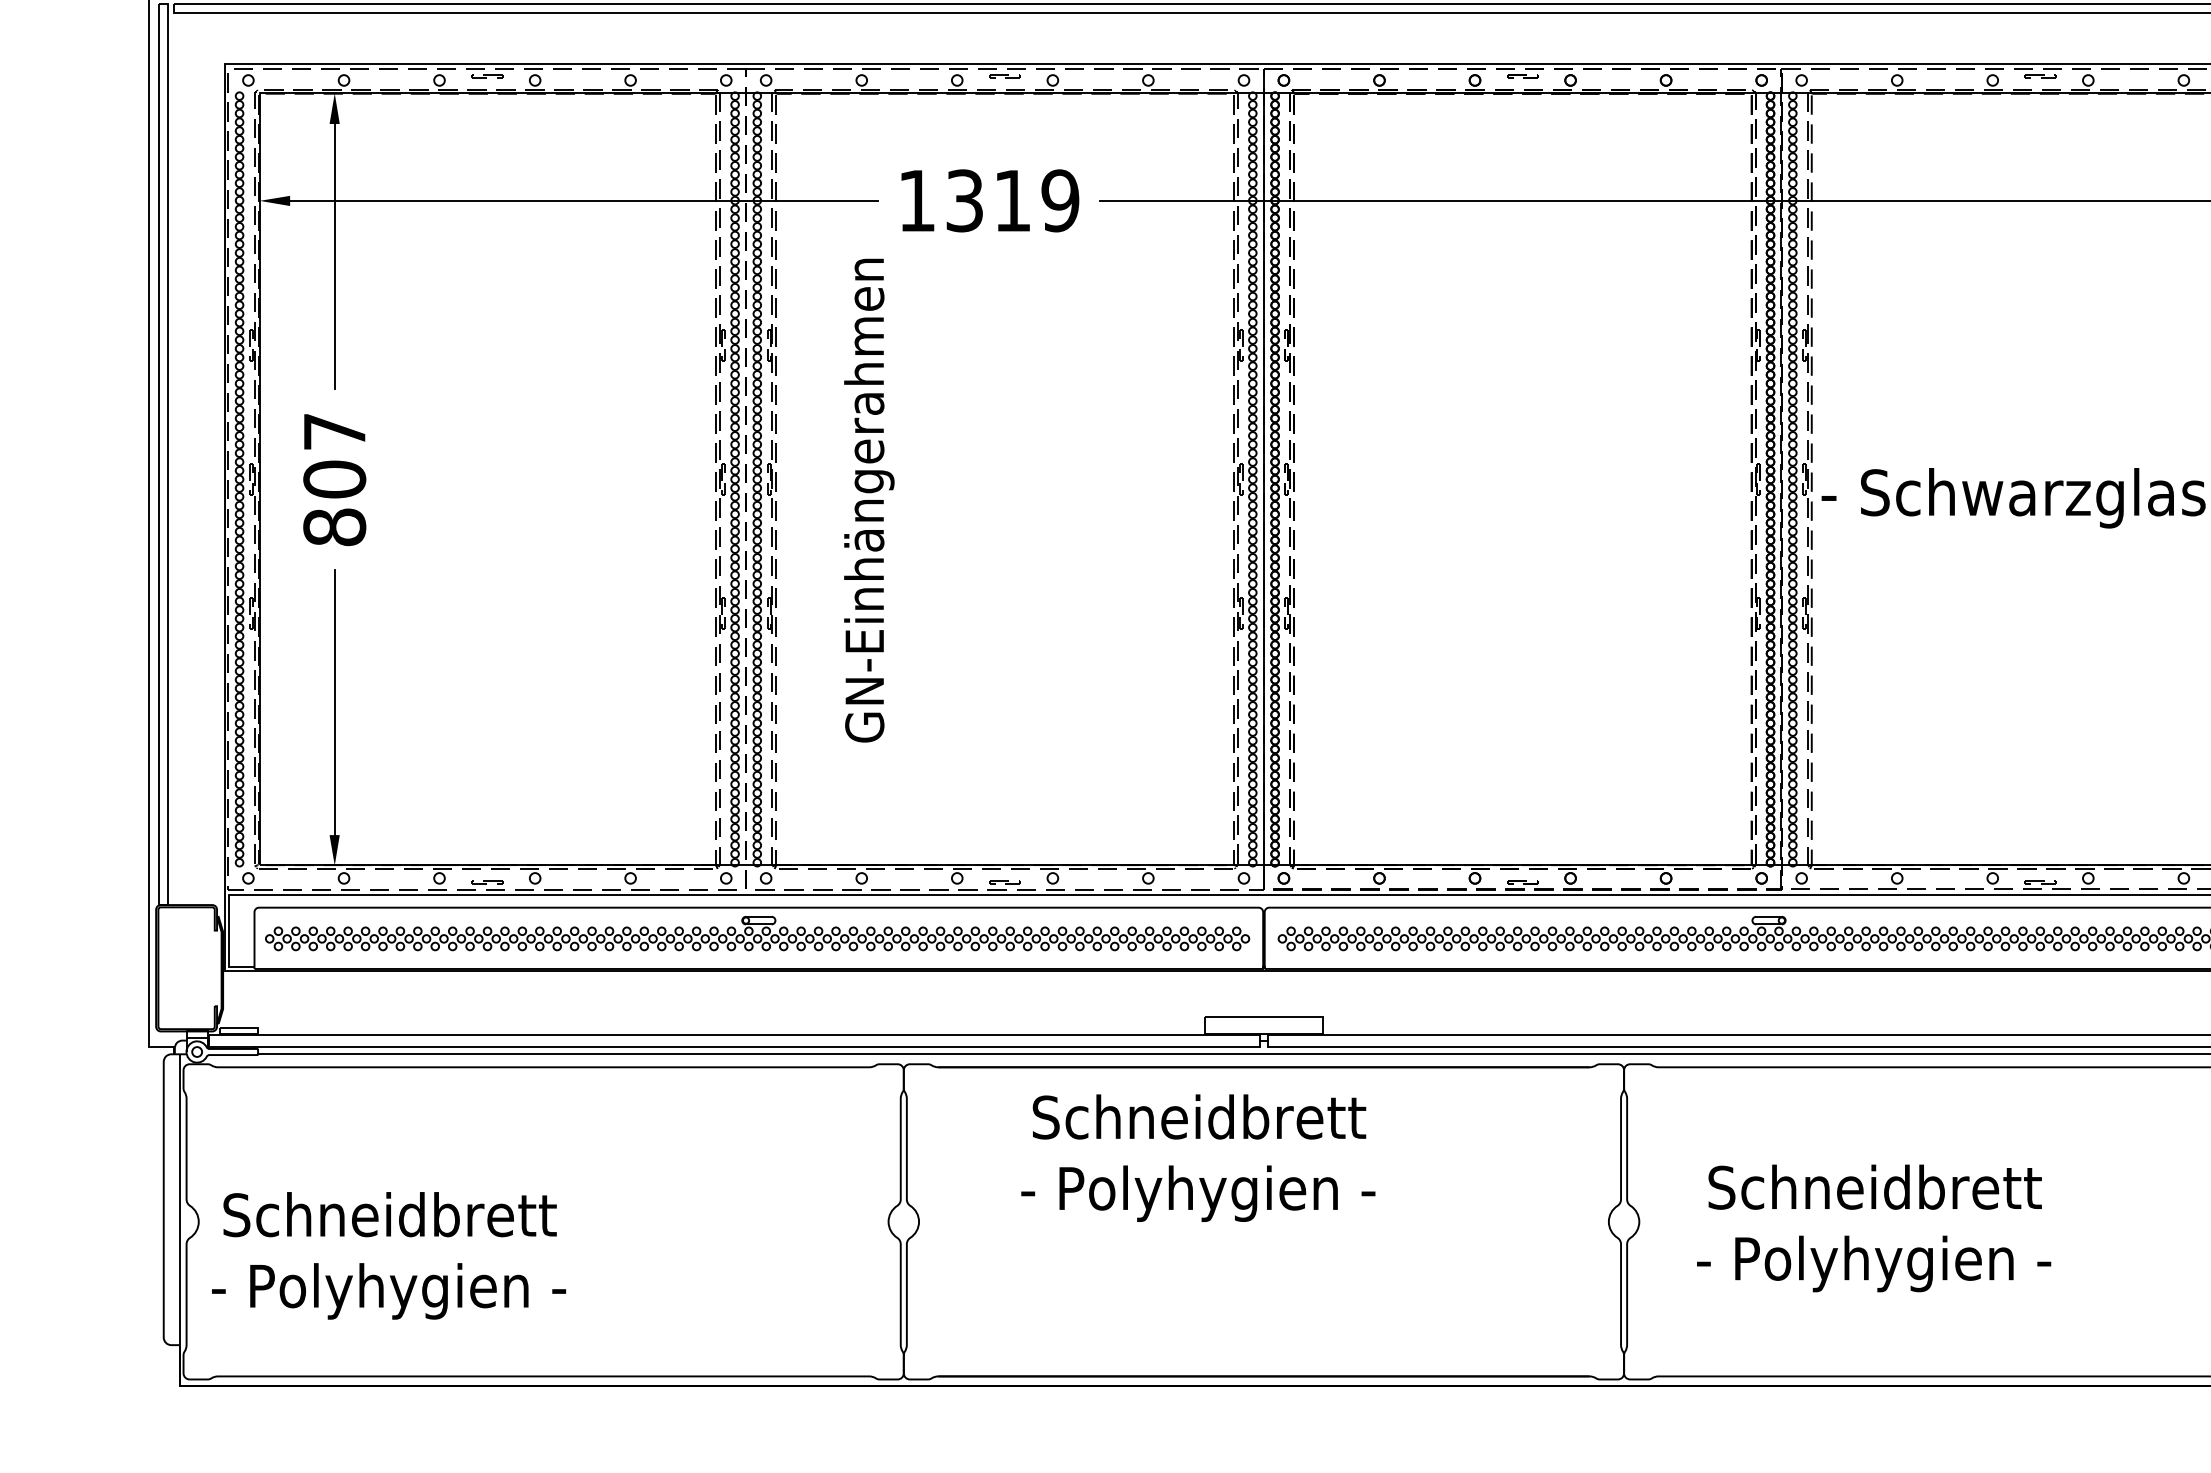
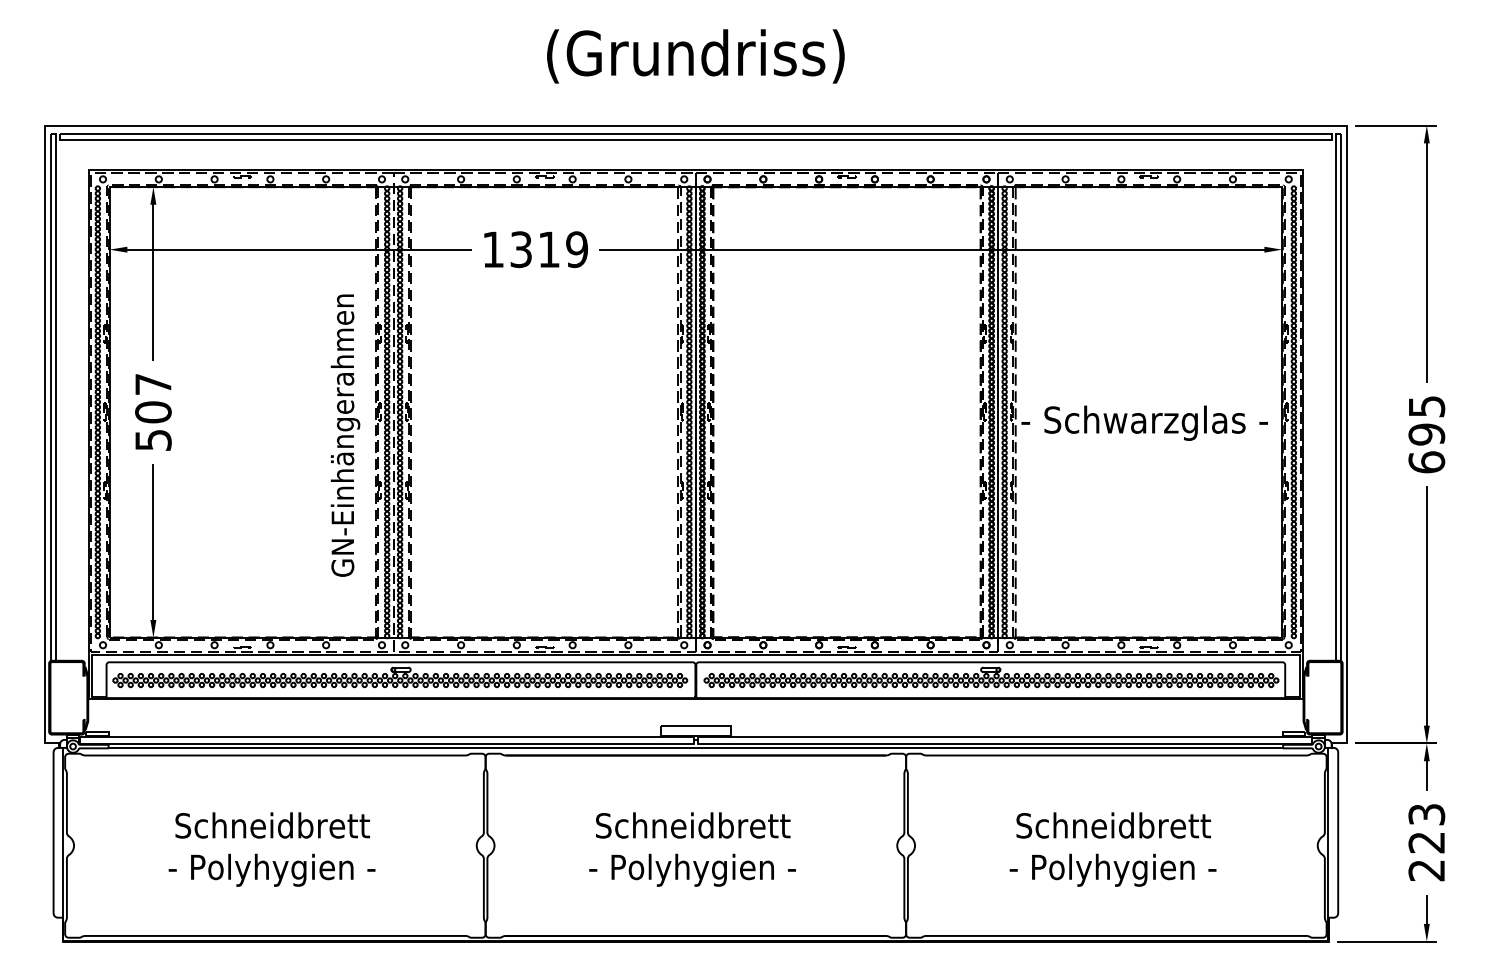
text: (869, 500) -> (345, 435), moved
text: (334, 527) -> (153, 440), 807 -> 507
text: (1198, 1158) -> (692, 849), moved
text: (1873, 1228) -> (1112, 849), moved
text: (387, 1255) -> (271, 849), moved

